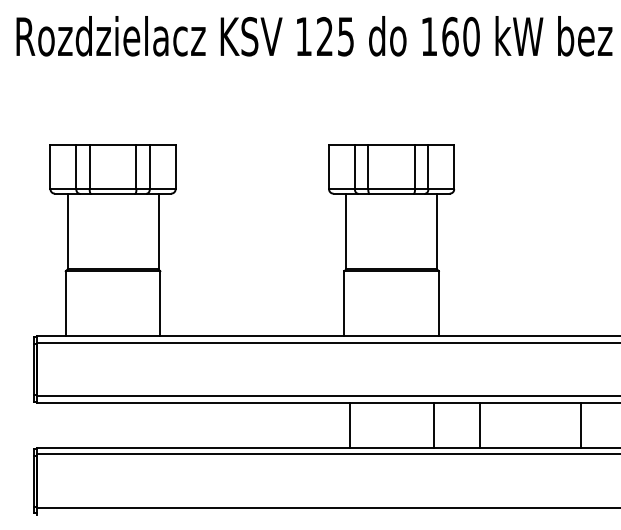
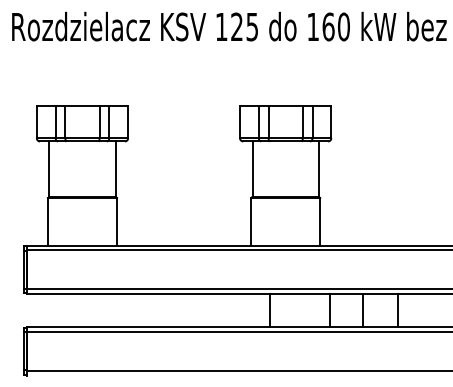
line: (349, 425) -> (270, 310), moved
line: (433, 425) -> (330, 310), moved
line: (480, 425) -> (362, 310), moved
line: (581, 425) -> (397, 310), moved

